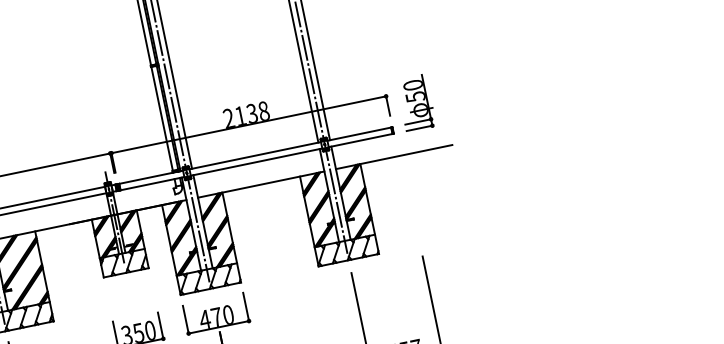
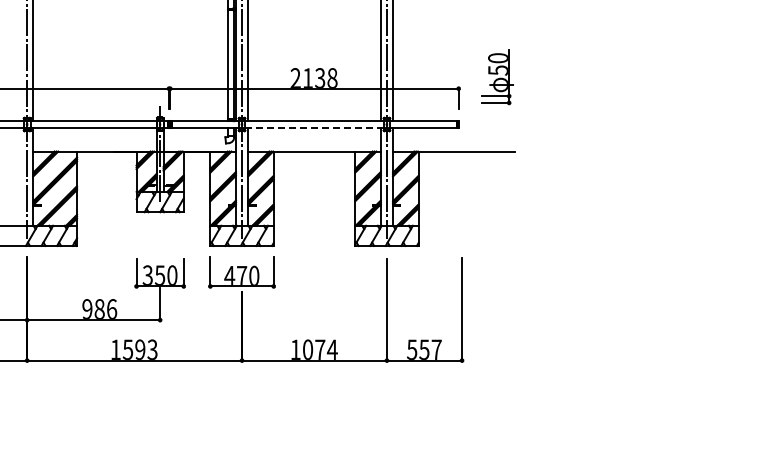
part: (416, 103) -> (497, 77), moved
line: (256, 161) -> (314, 127), solid -> dashed

